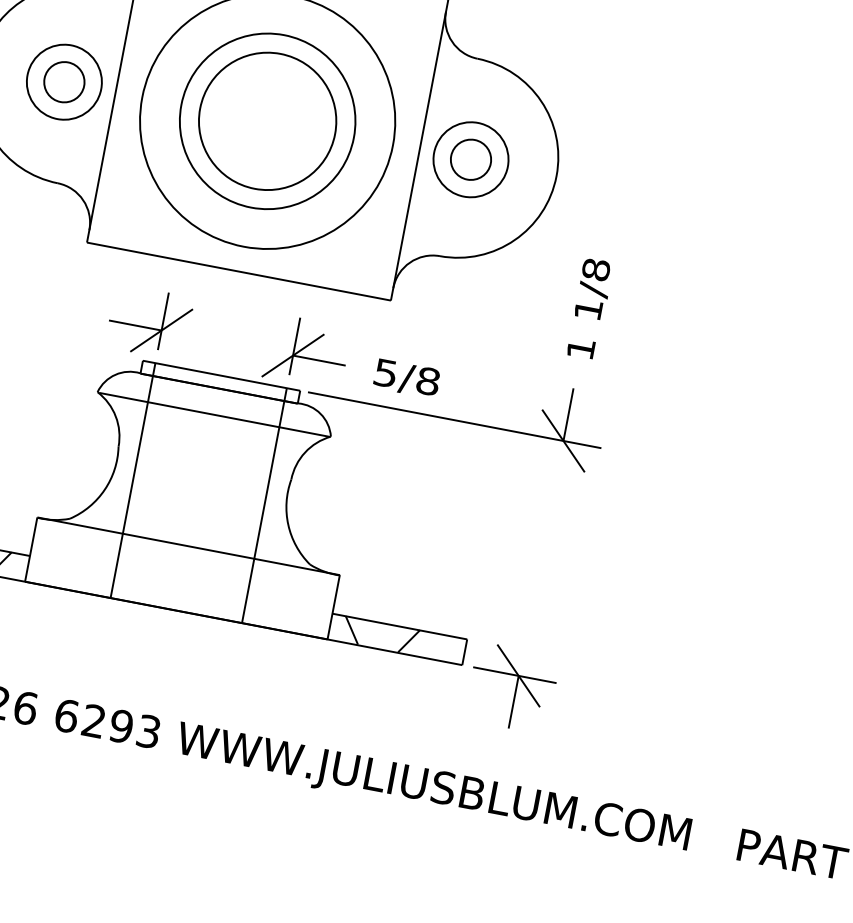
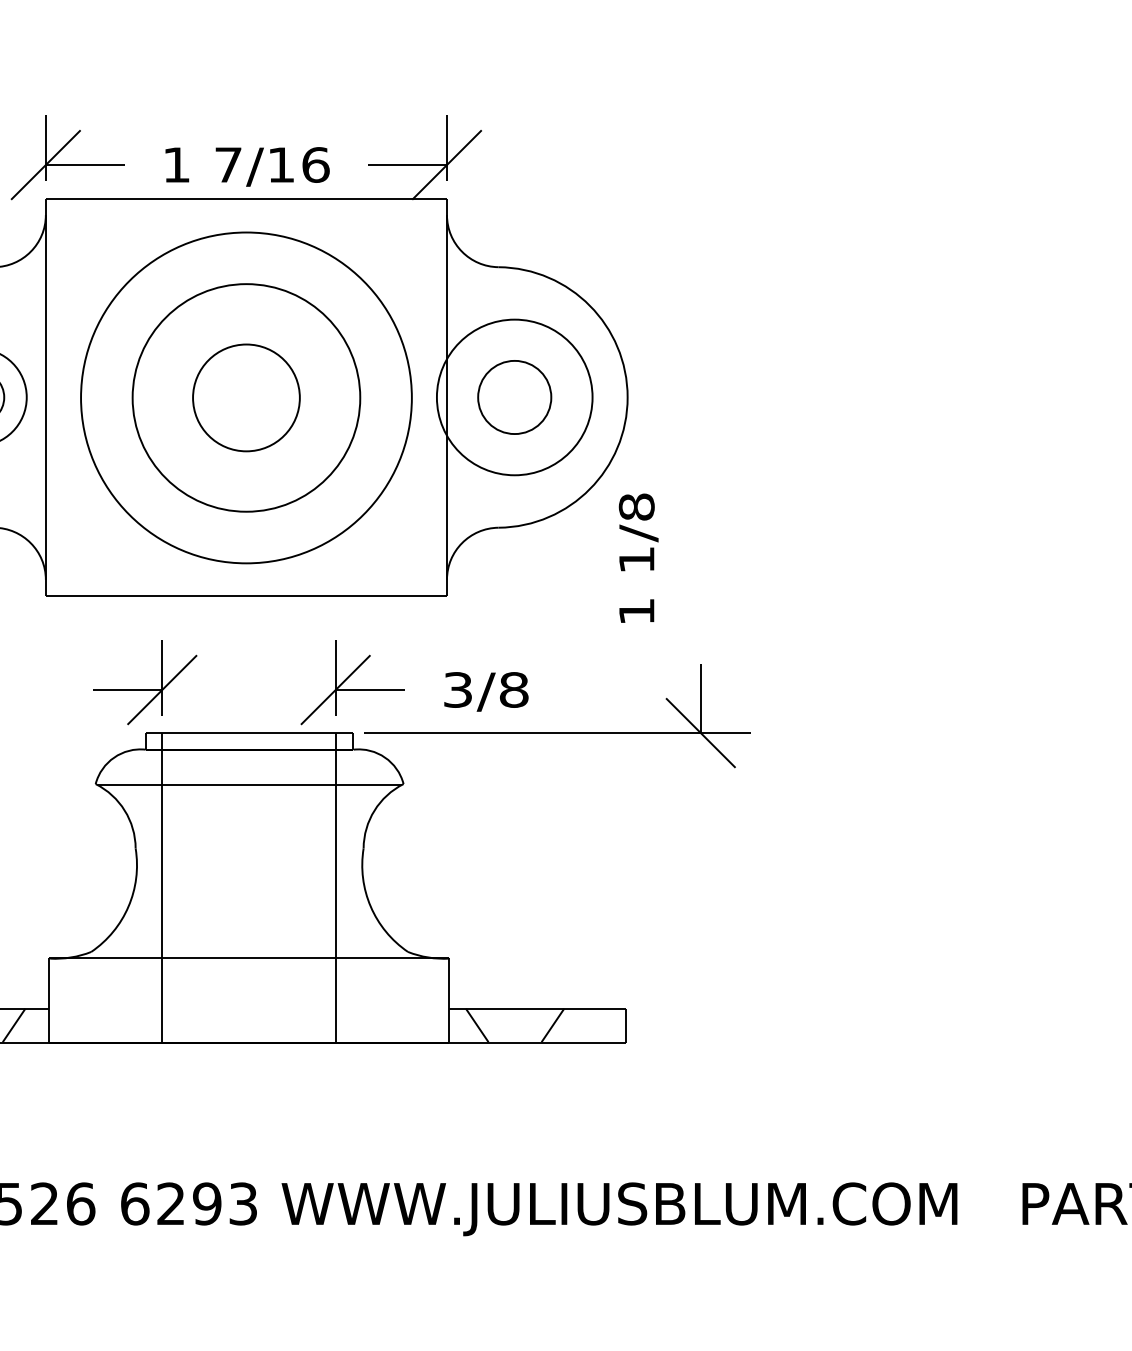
circle: (267, 121) -> (246, 397), size x0.6
circle: (470, 159) -> (514, 397), size x1.4
circle: (470, 159) -> (514, 397), size x1.6
text: (590, 308) -> (638, 557), moved
text: (385, 372) -> (457, 689), 5/8 -> 3/8
part: (512, 688) -> (695, 1060), removed

